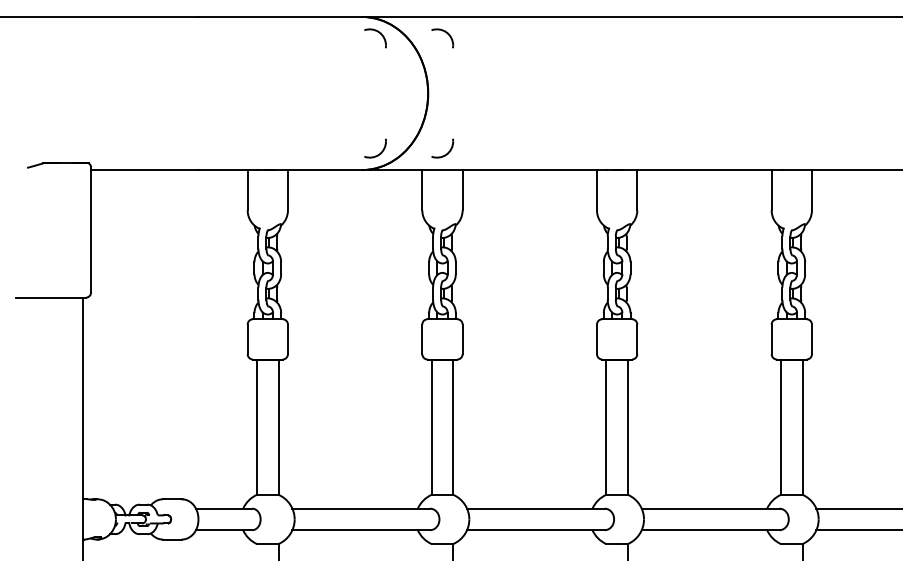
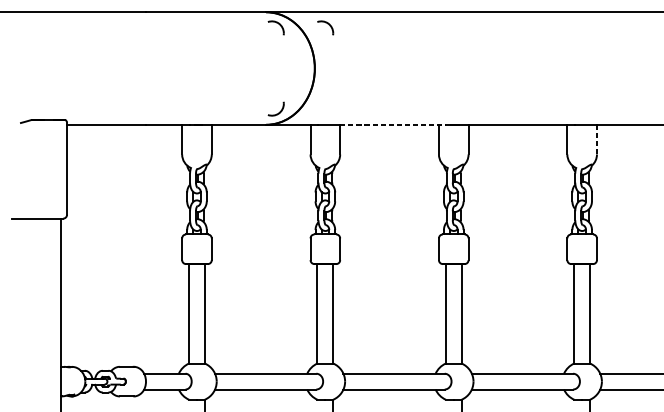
part: (444, 154) -> (326, 113), removed
line: (535, 170) -> (393, 125), solid -> dashed
line: (811, 189) -> (596, 139), solid -> dashed

